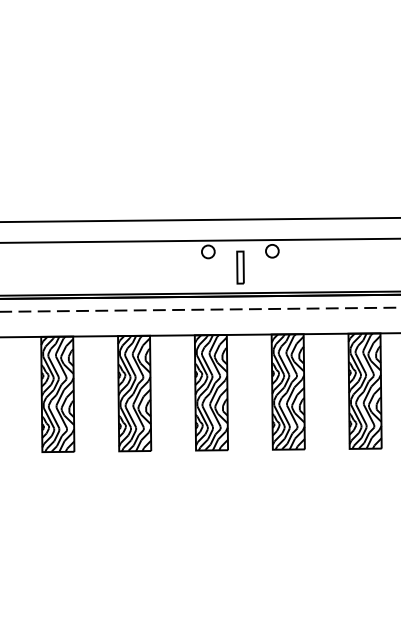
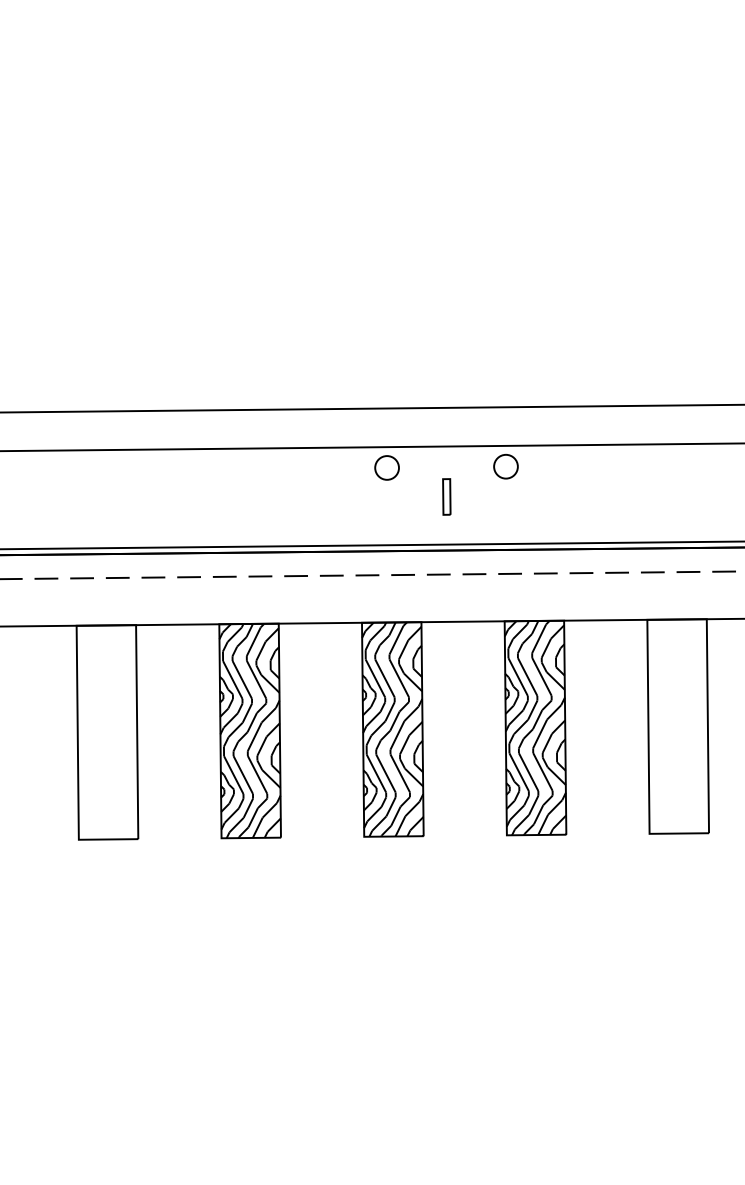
part: (240, 267) -> (446, 496), size x0.6
hatch: (364, 390) -> (677, 725), removed
hatch: (57, 394) -> (106, 732), removed

